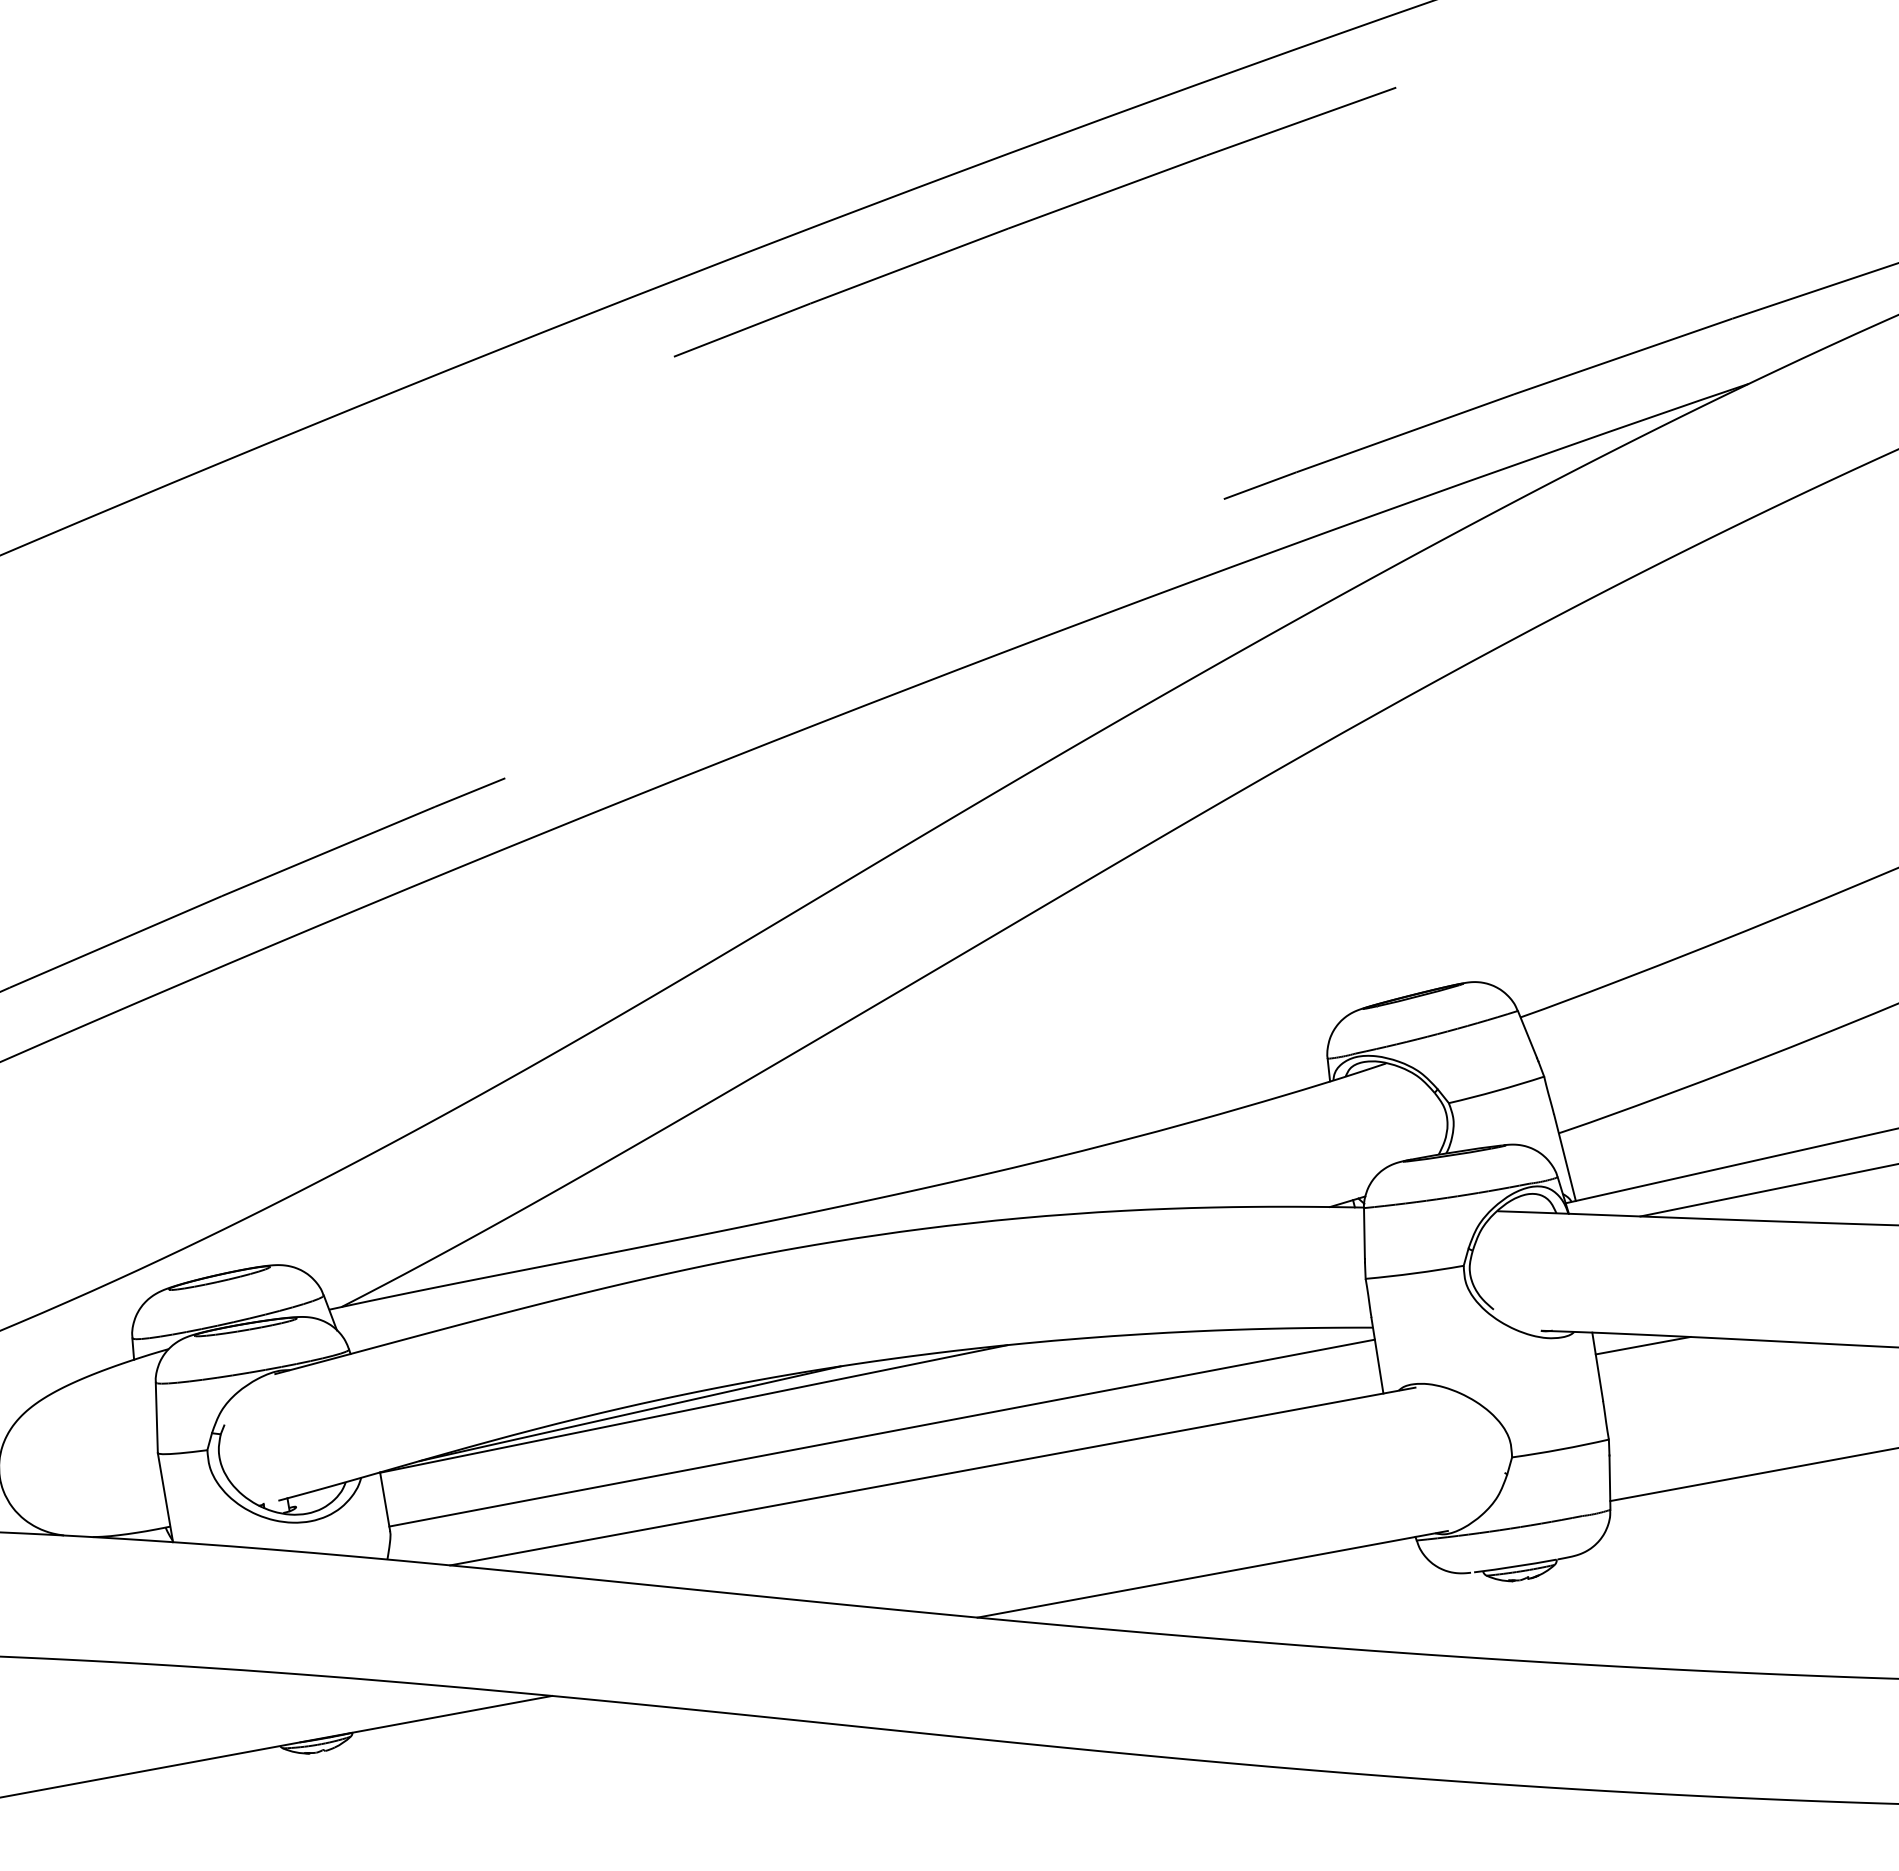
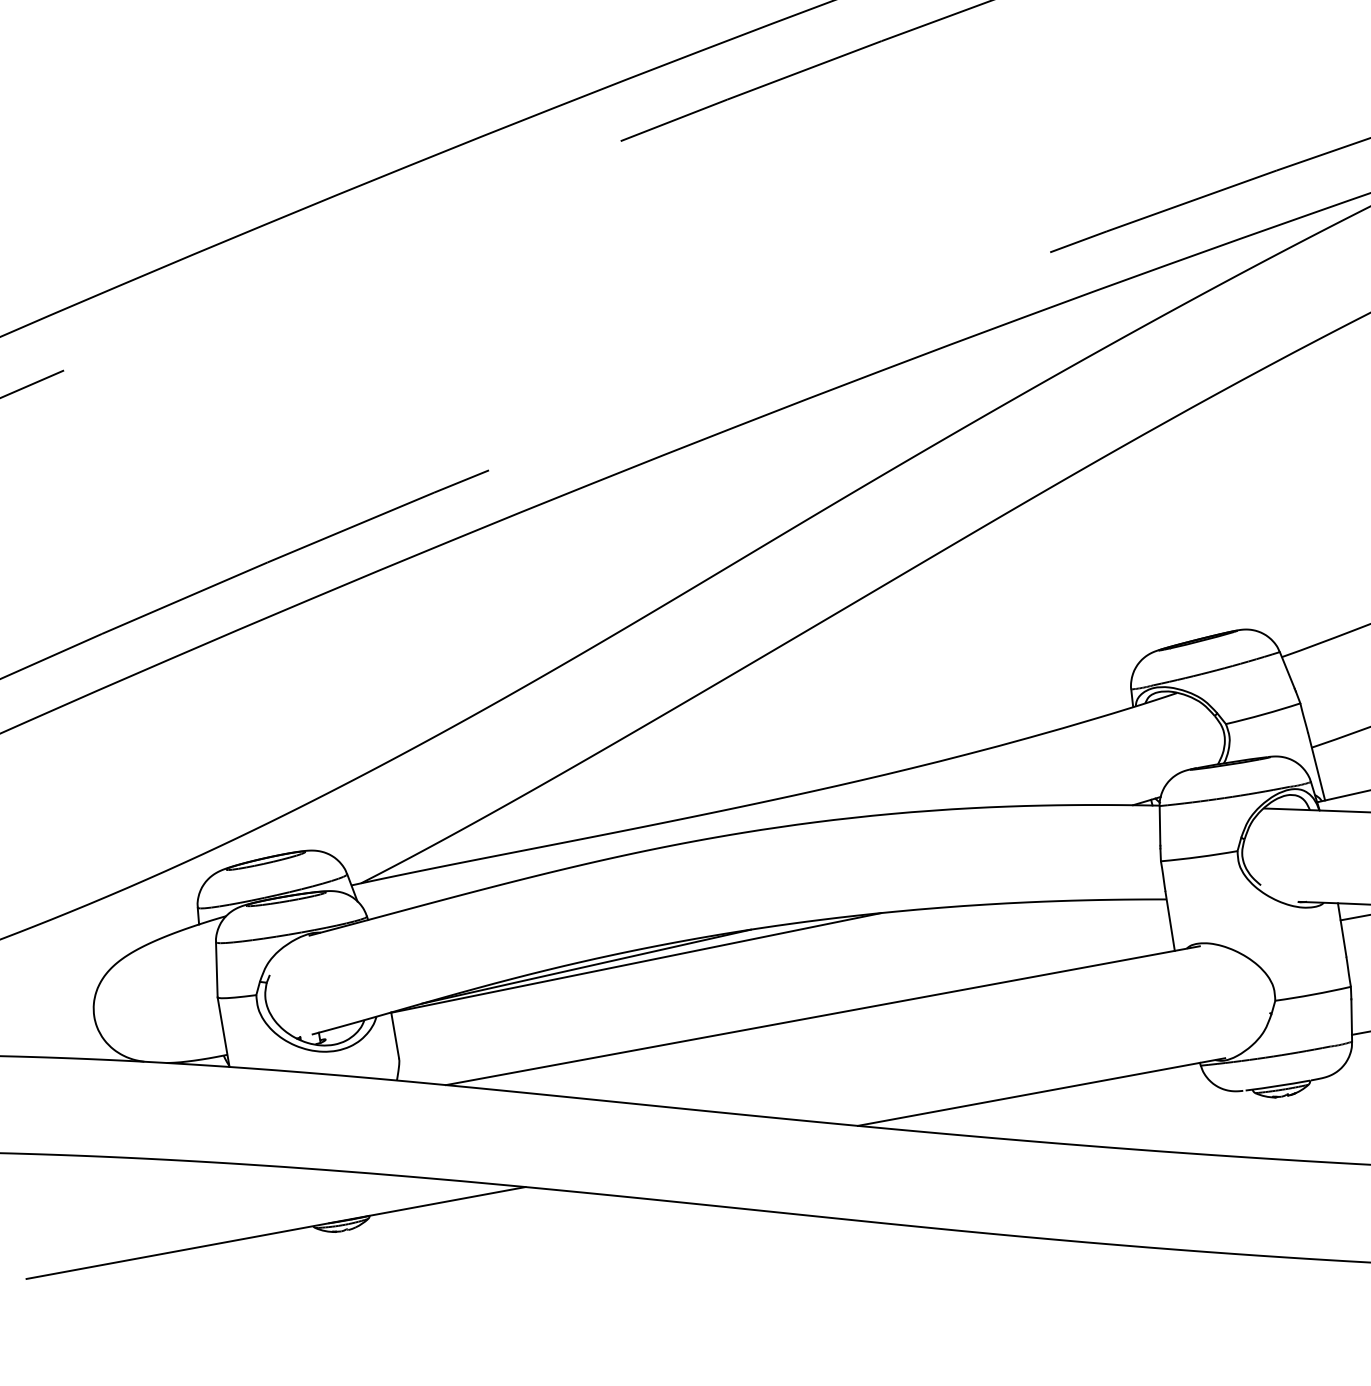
line: (881, 1432) -> (782, 981), removed

